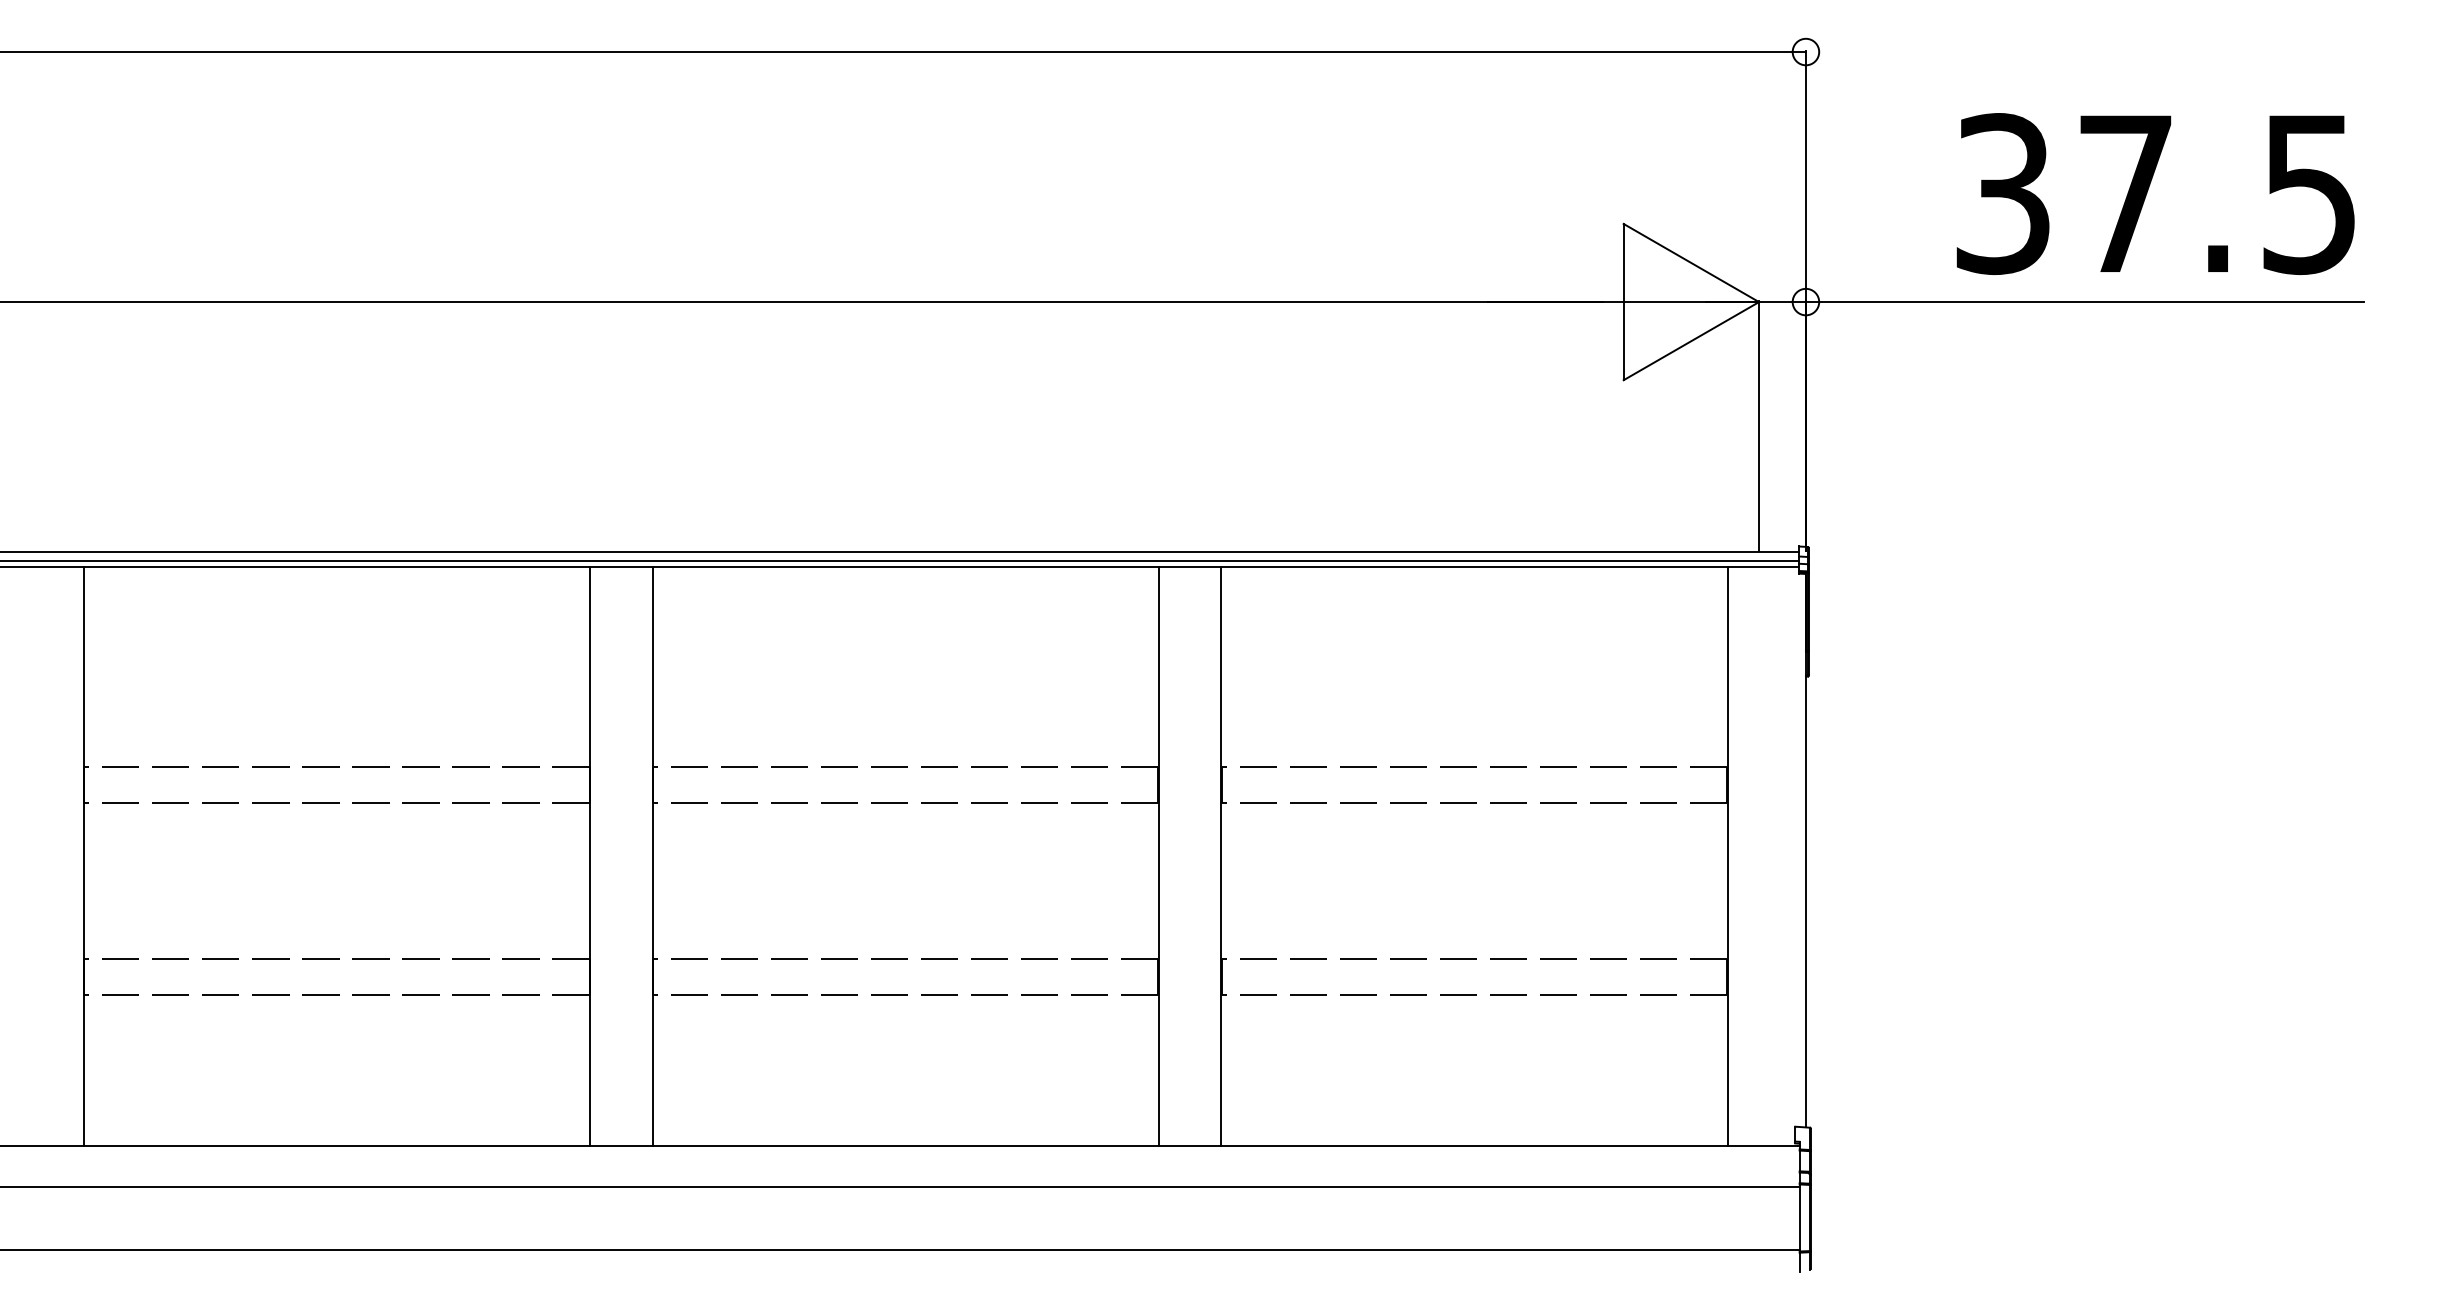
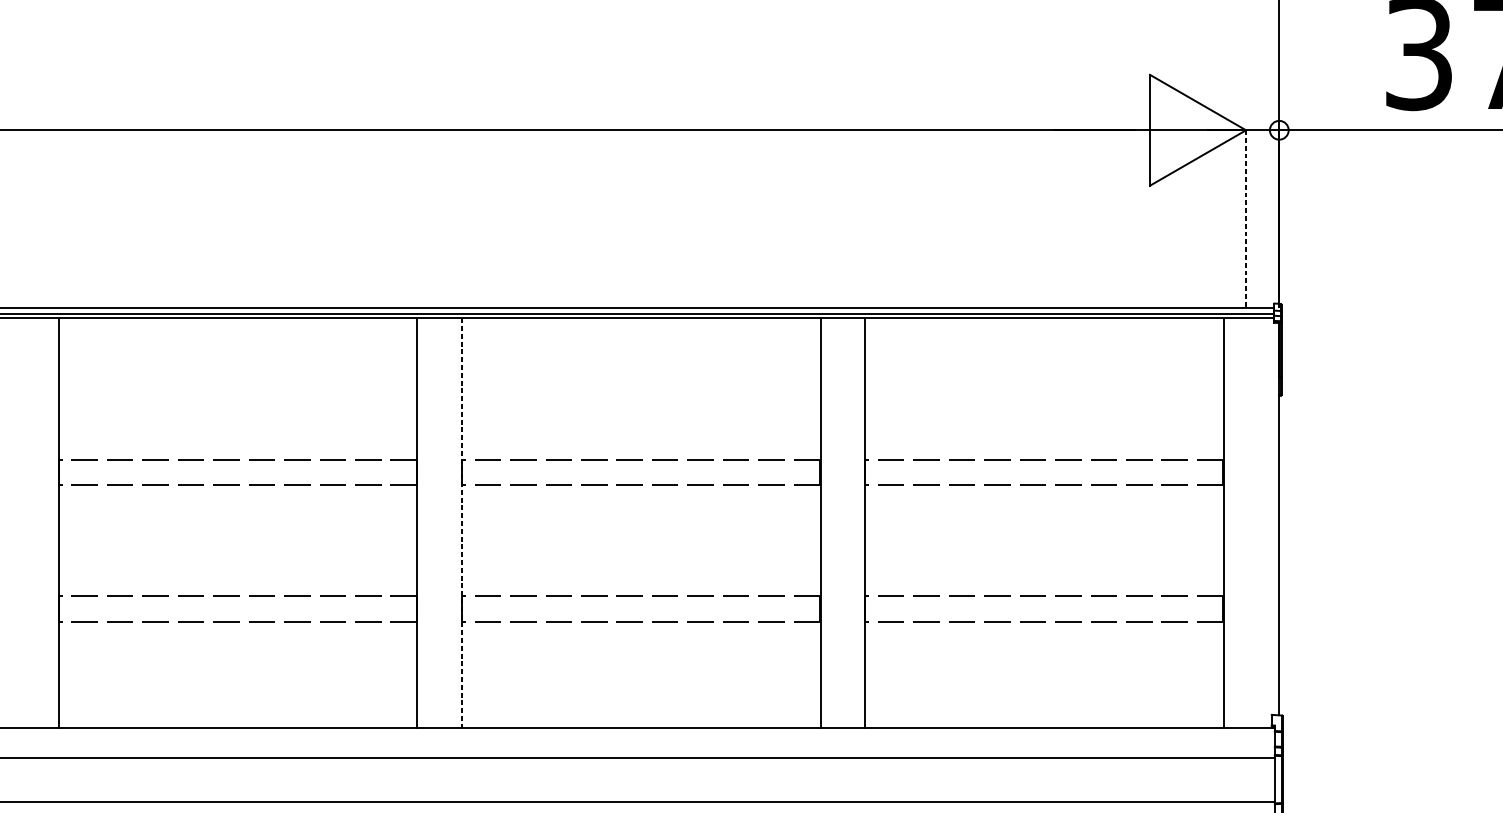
line: (1759, 425) -> (1246, 217), solid -> dashed
line: (652, 857) -> (461, 524), solid -> dashed

